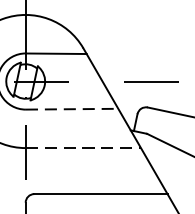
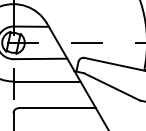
line: (72, 108) -> (40, 58), dashed -> solid
line: (84, 148) -> (47, 81), dashed -> solid

